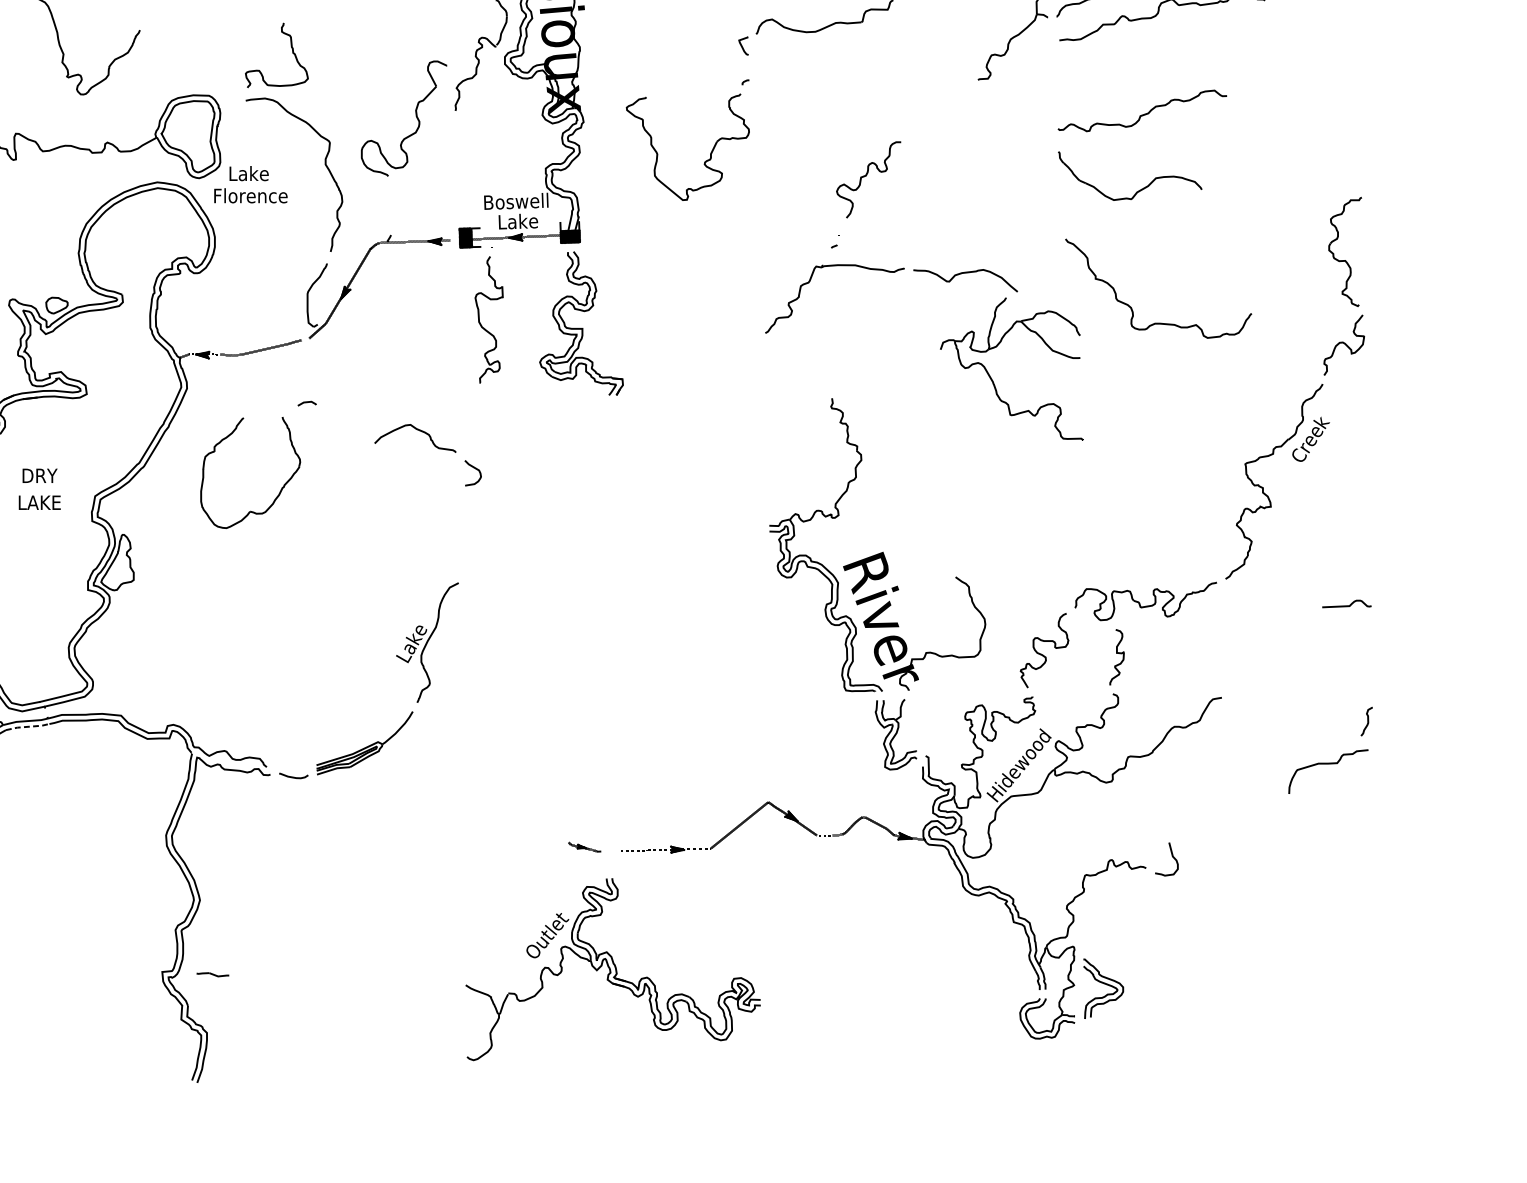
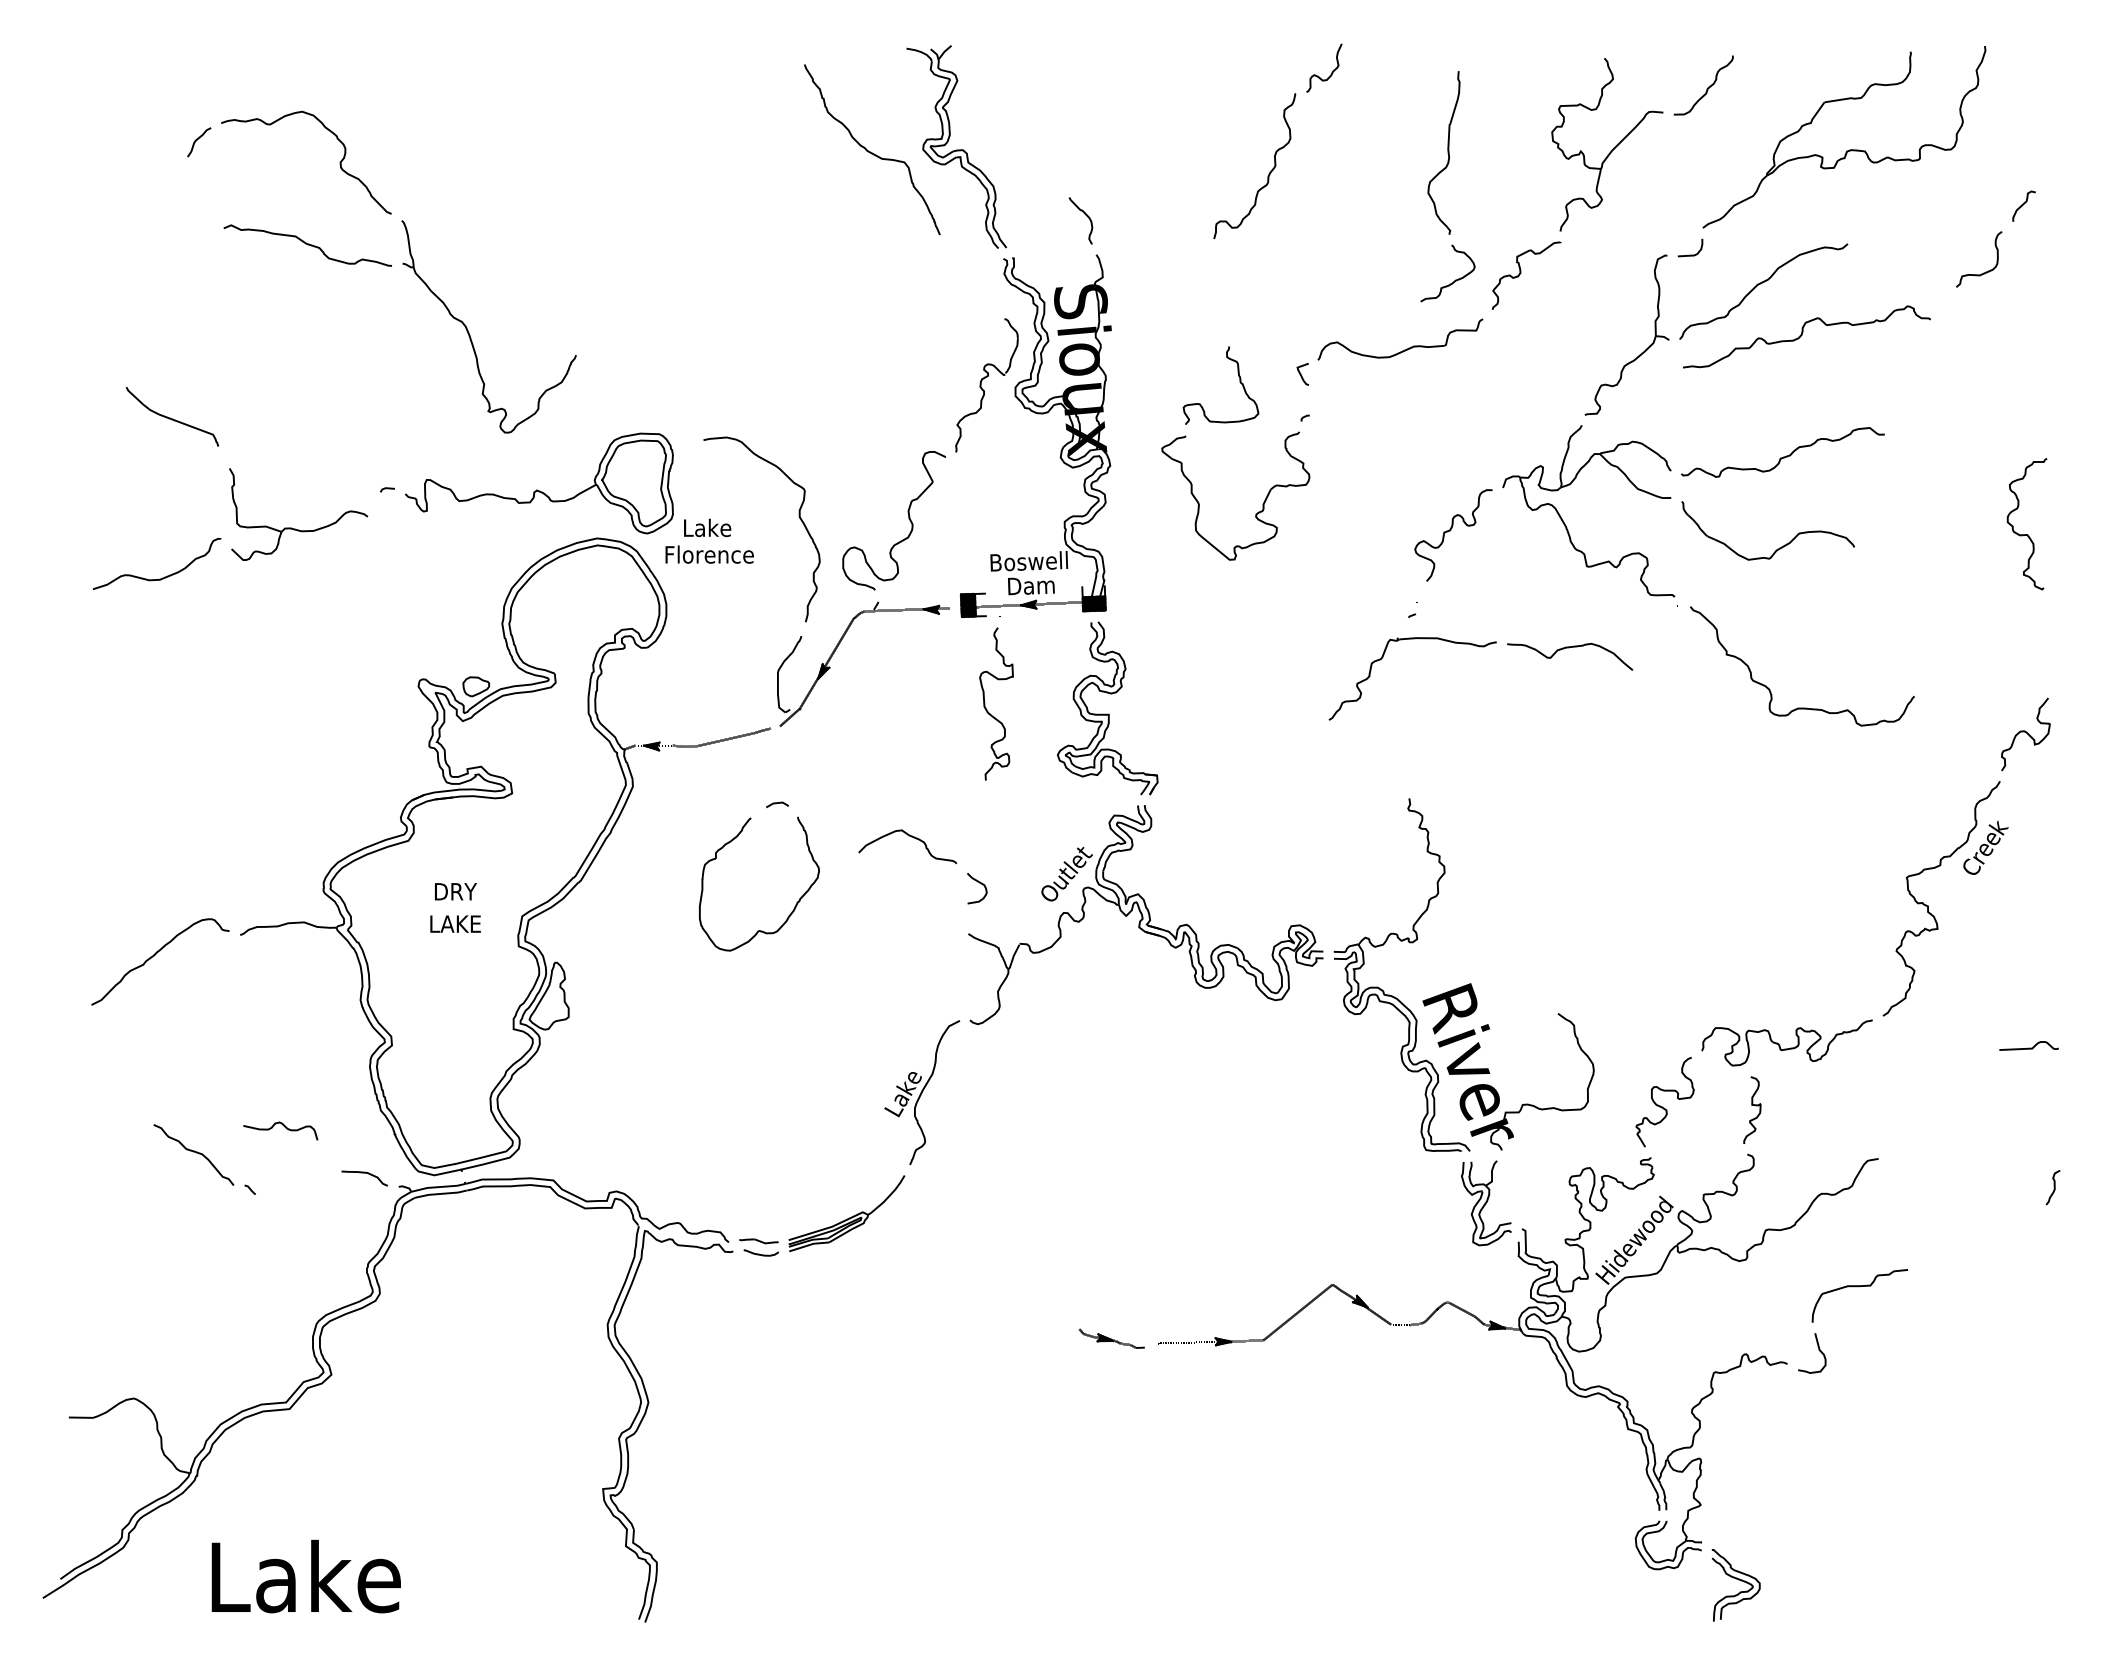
curve: (292, 52) -> (1239, 382), moved
part: (416, 116) -> (908, 518), moved
text: (519, 221) -> (1032, 585), Lake -> Dam
part: (1344, 260) -> (2026, 534), moved
part: (992, 379) -> (1565, 523), moved
part: (281, 488) -> (796, 902), moved
line: (28, 726) -> (441, 1193), dashed -> solid
curve: (1328, 764) -> (1859, 1287), moved
part: (584, 846) -> (1111, 1338), size x1.67
part: (612, 969) -> (1145, 915), moved
part: (212, 974) -> (758, 1241), moved
part: (1103, 989) -> (1735, 1585), moved

